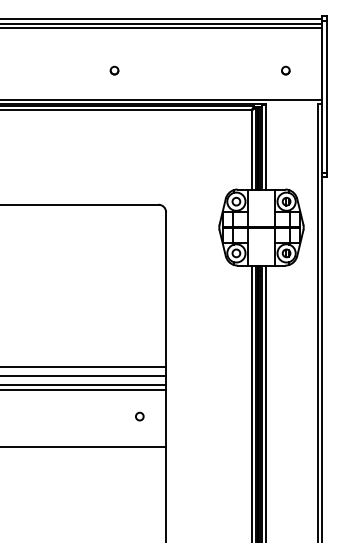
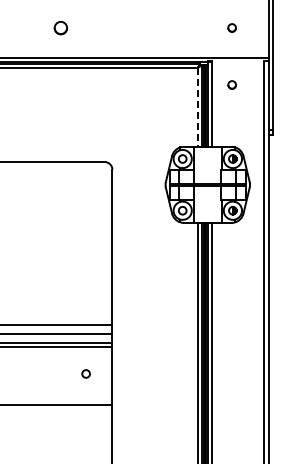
part: (114, 70) -> (60, 27), size x1.6
part: (285, 127) -> (231, 84), added
line: (251, 149) -> (197, 106), solid -> dashed

